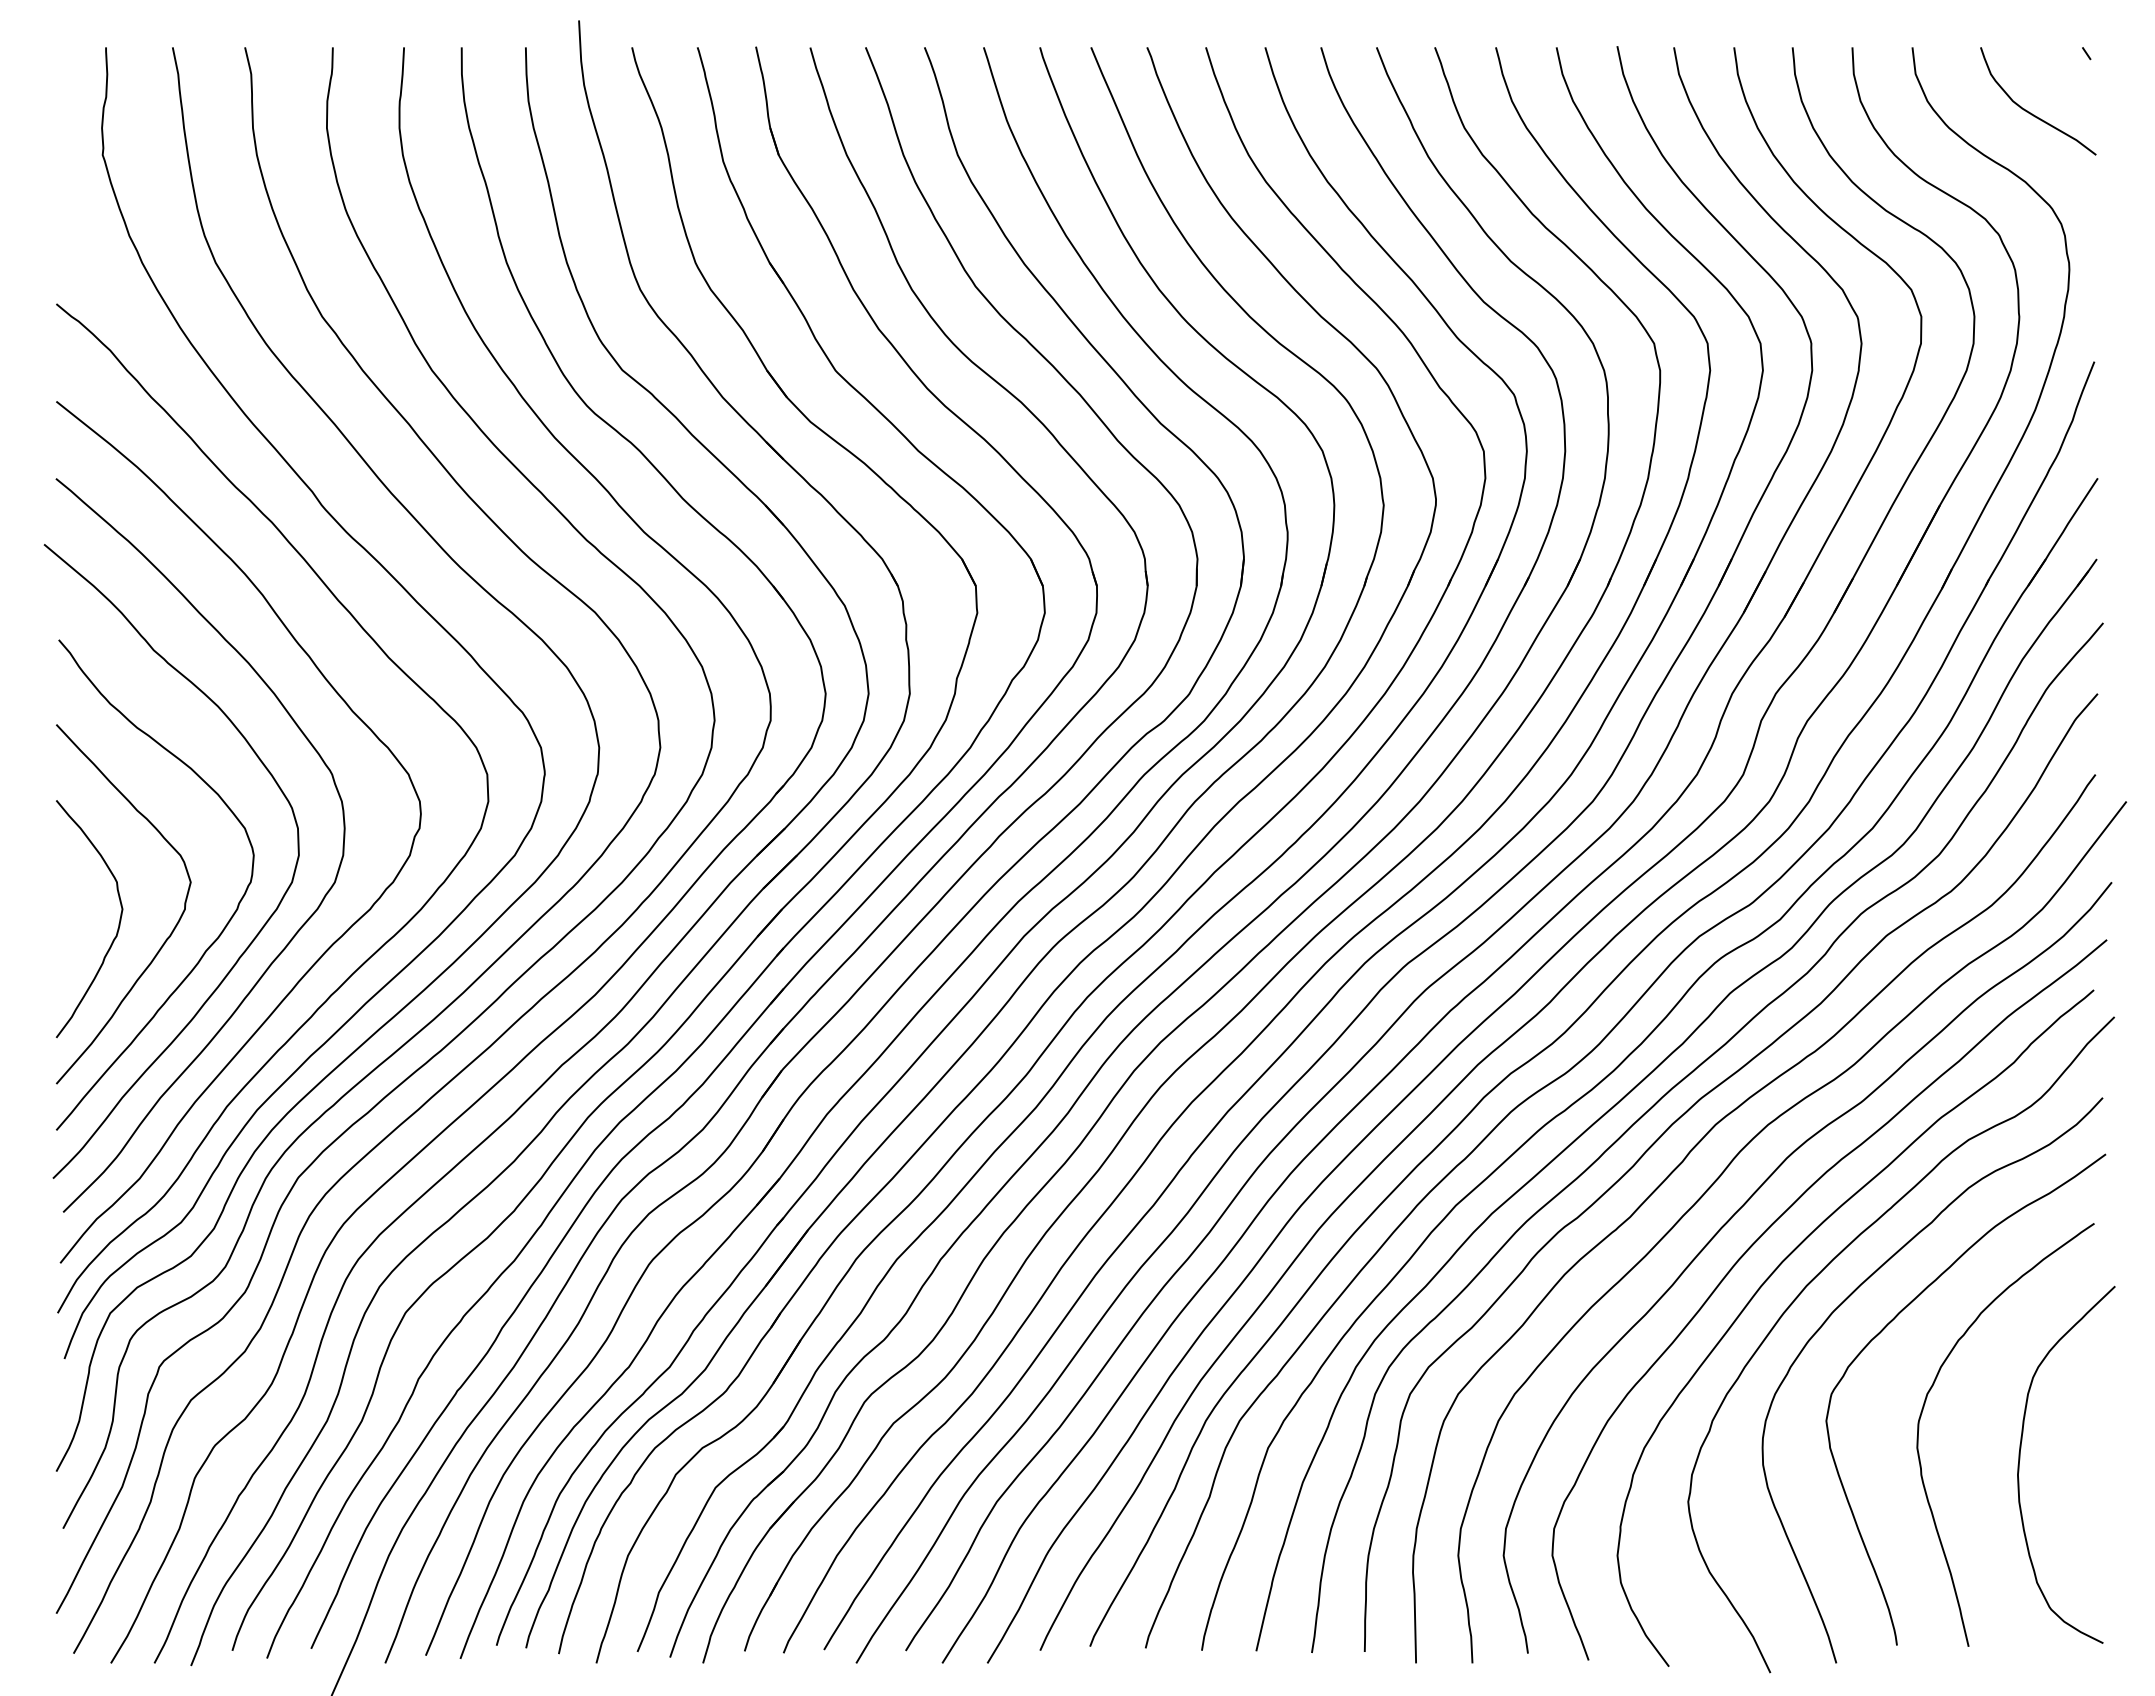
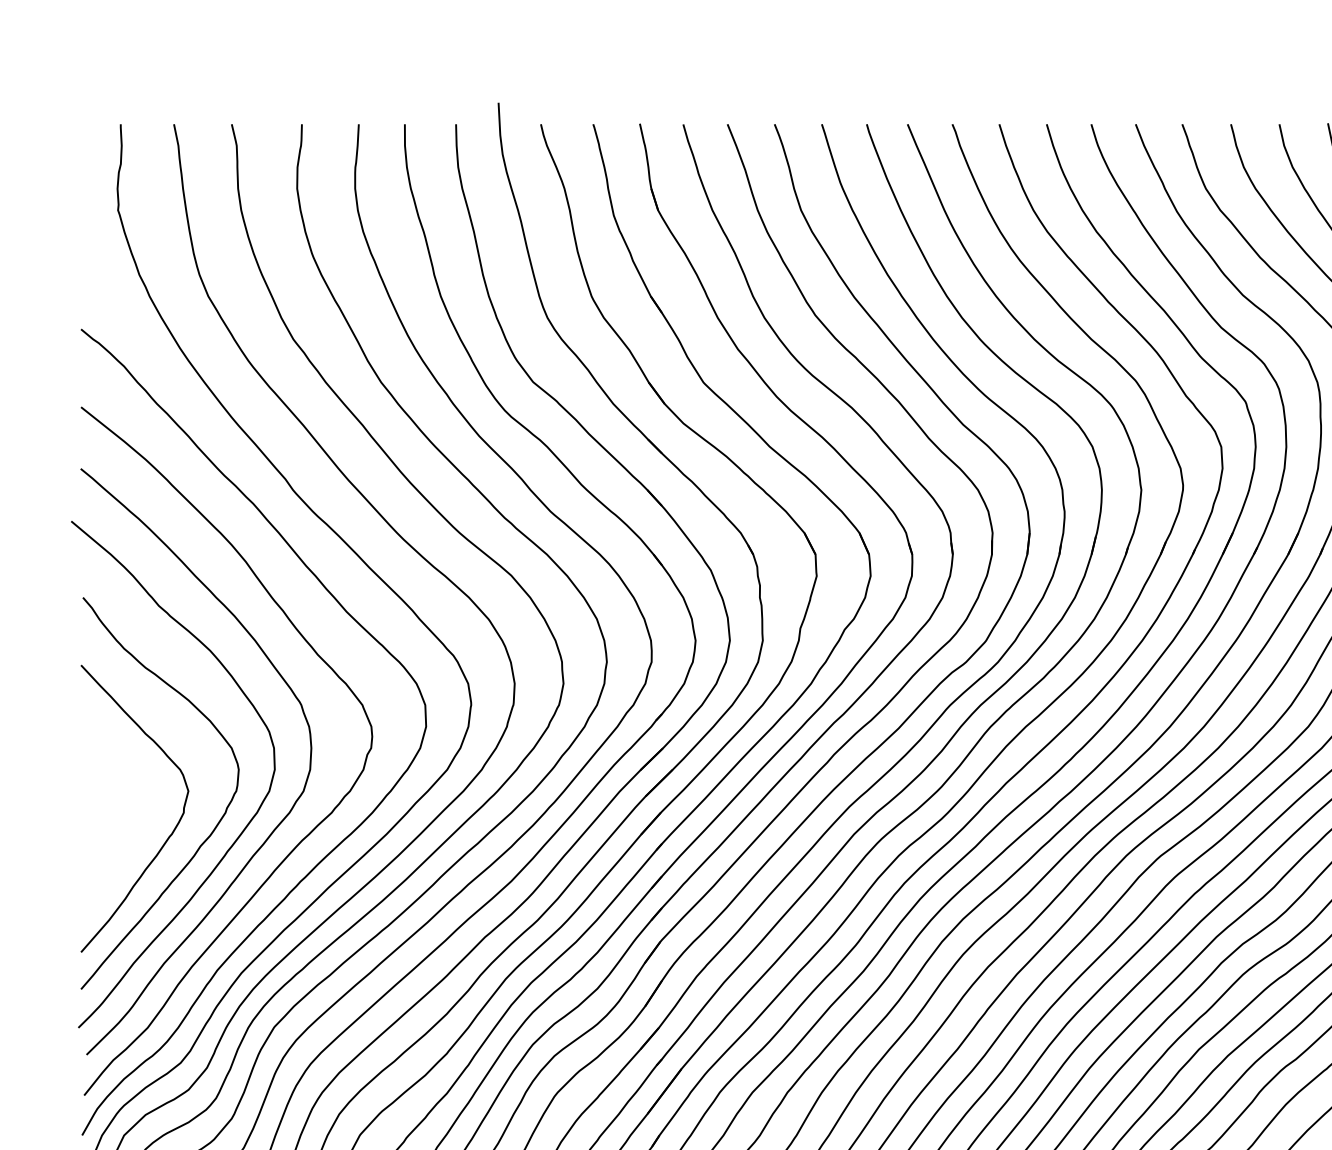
curve: (118, 923) -> (130, 824), removed

